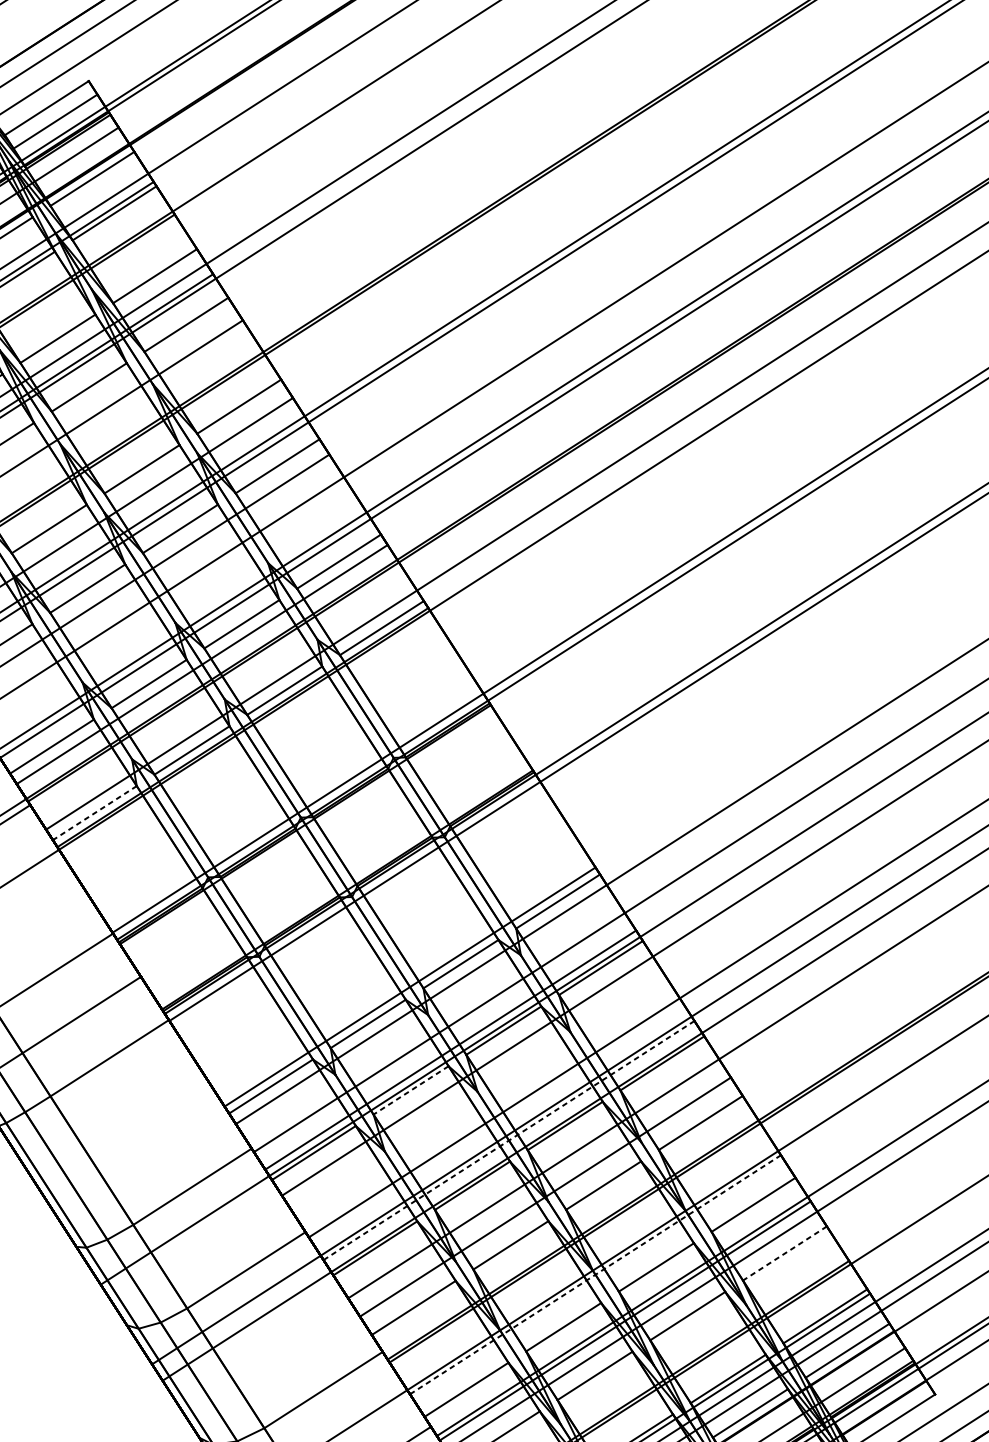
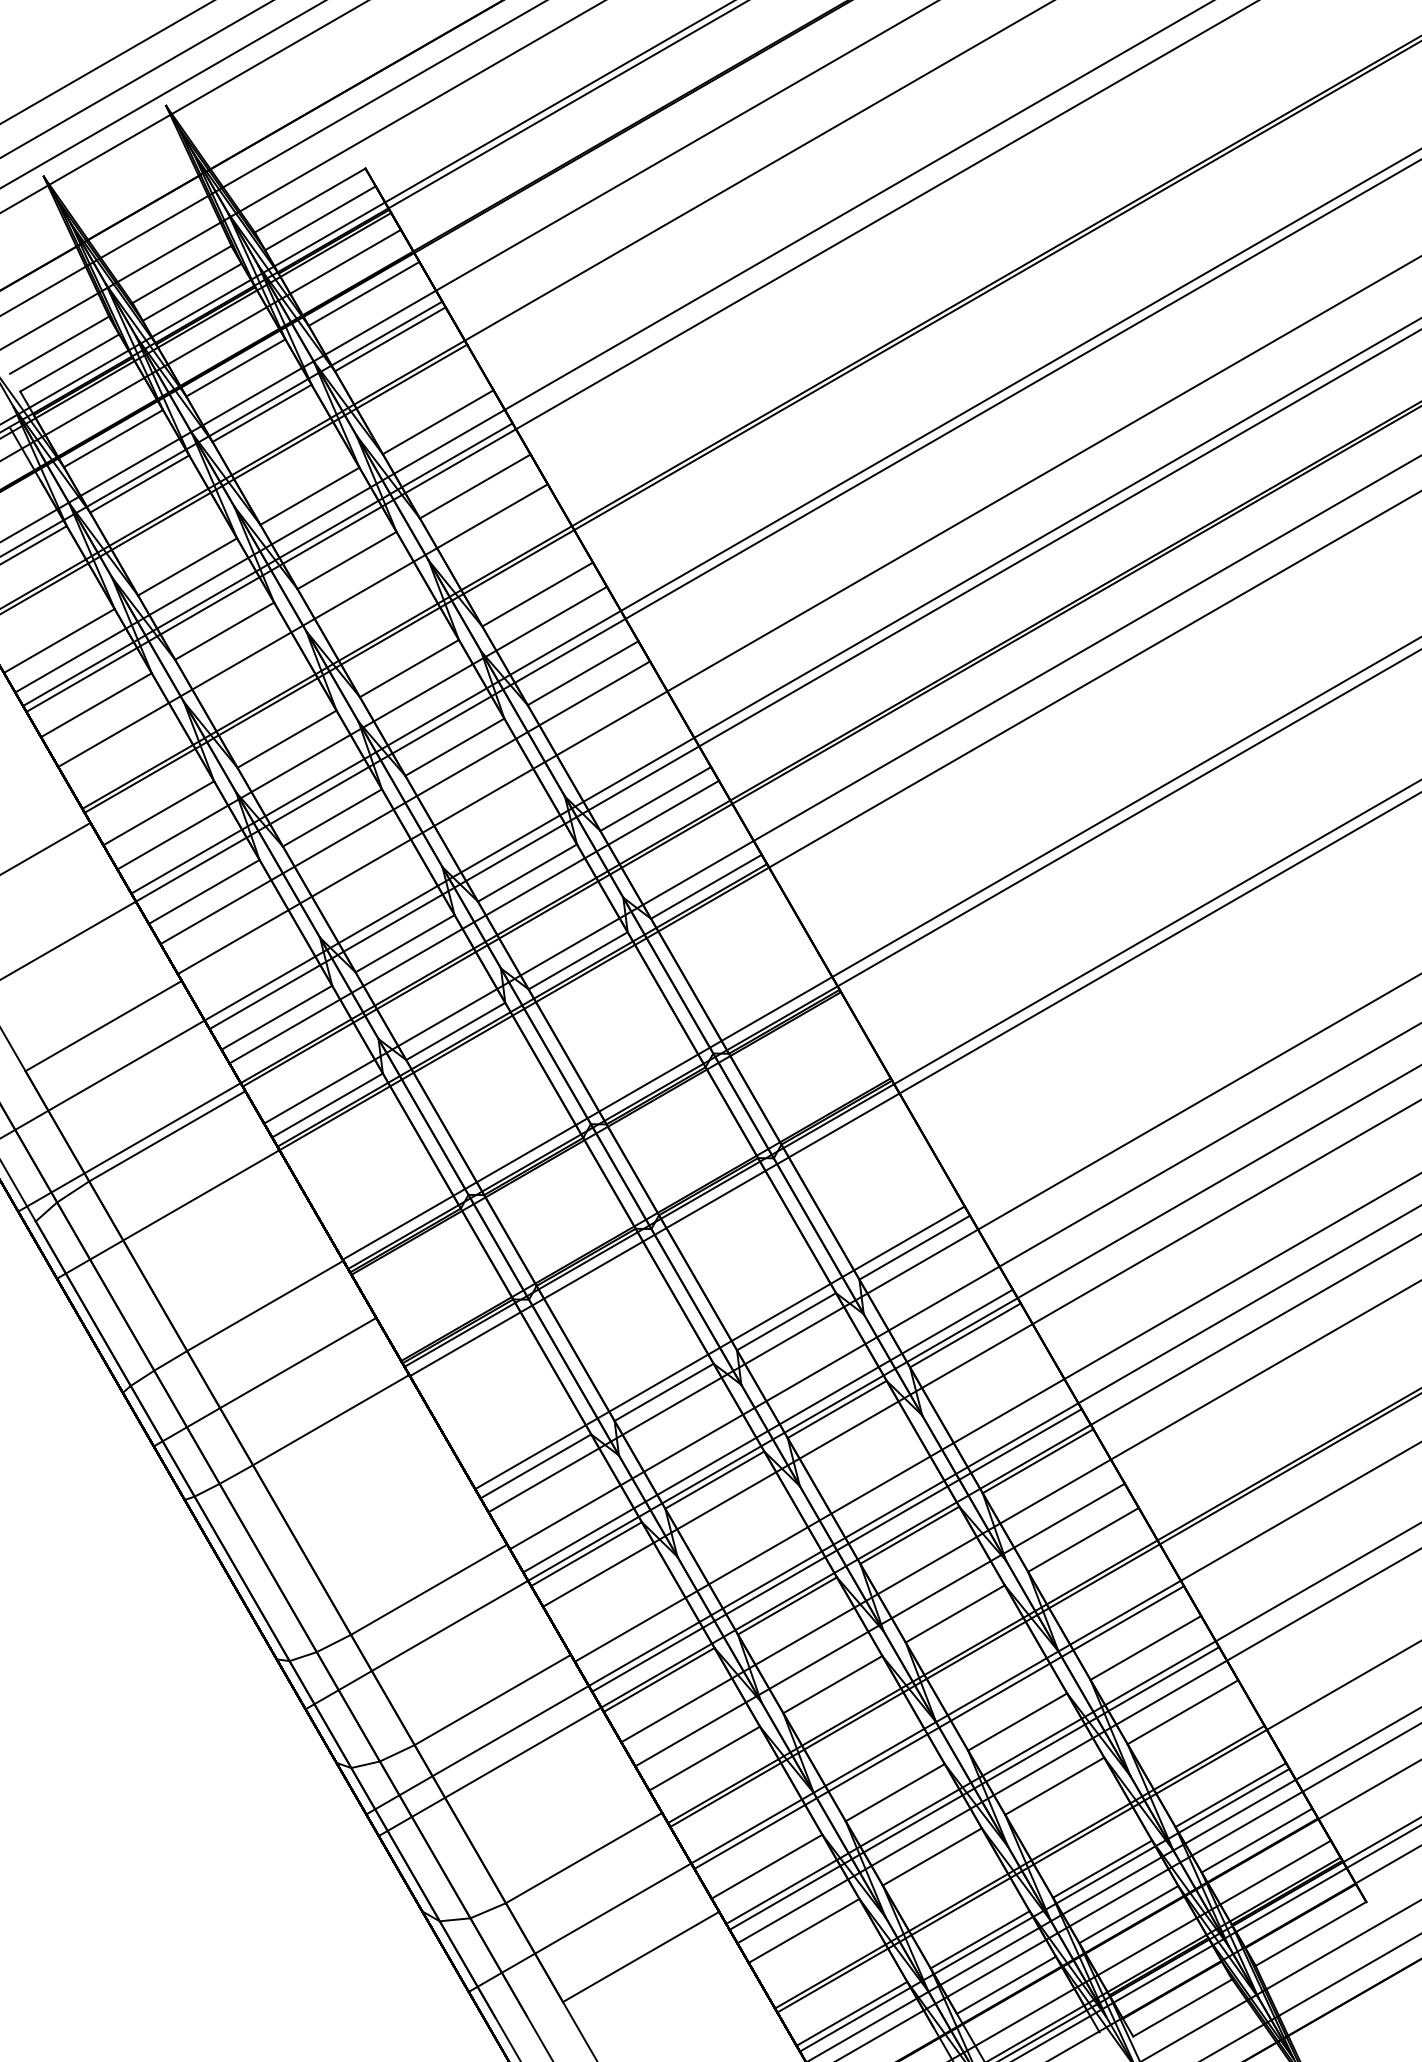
line: (94, 813) -> (327, 1105), dashed -> solid
line: (410, 1090) -> (714, 1480), dashed -> solid
line: (508, 1140) -> (836, 1550), dashed -> solid
line: (784, 1253) -> (1182, 1712), dashed -> solid
line: (595, 1274) -> (939, 1727), dashed -> solid

